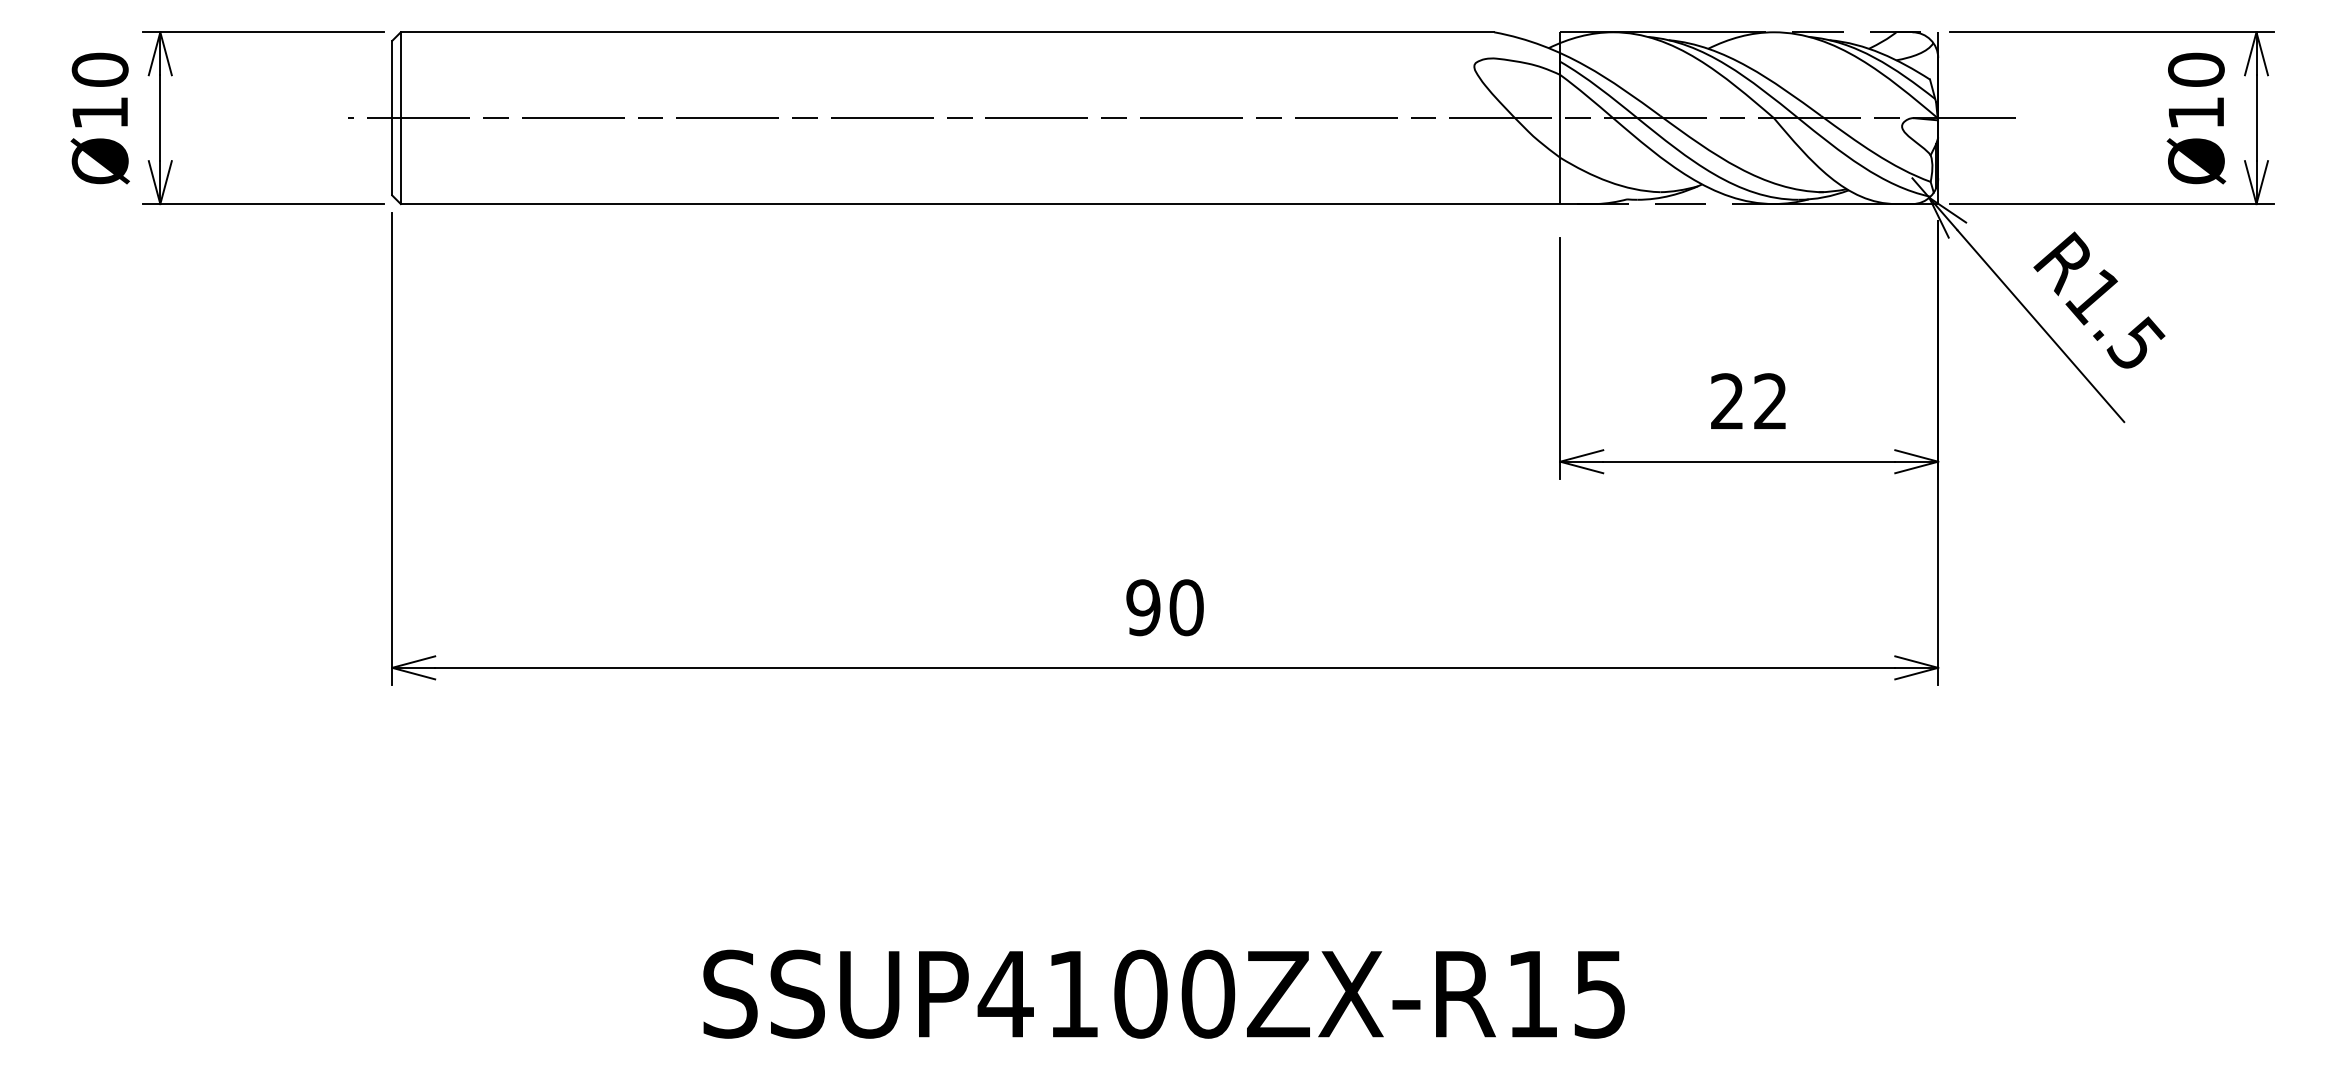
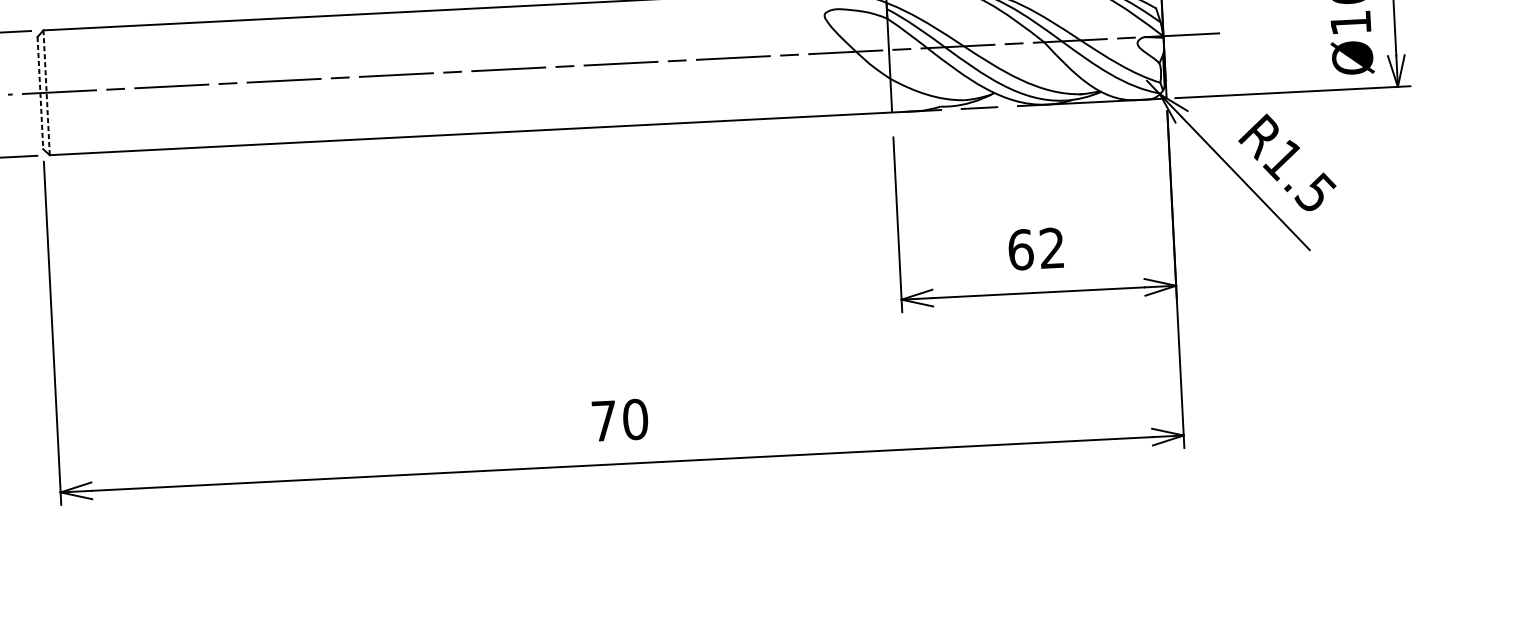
line: (392, 118) -> (40, 93), solid -> dashed
line: (400, 118) -> (46, 93), solid -> dashed
text: (1727, 401) -> (1020, 249), 22 -> 62
text: (1143, 607) -> (604, 420), 90 -> 70

